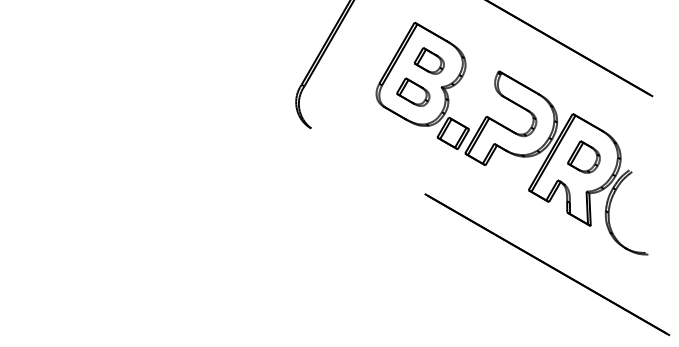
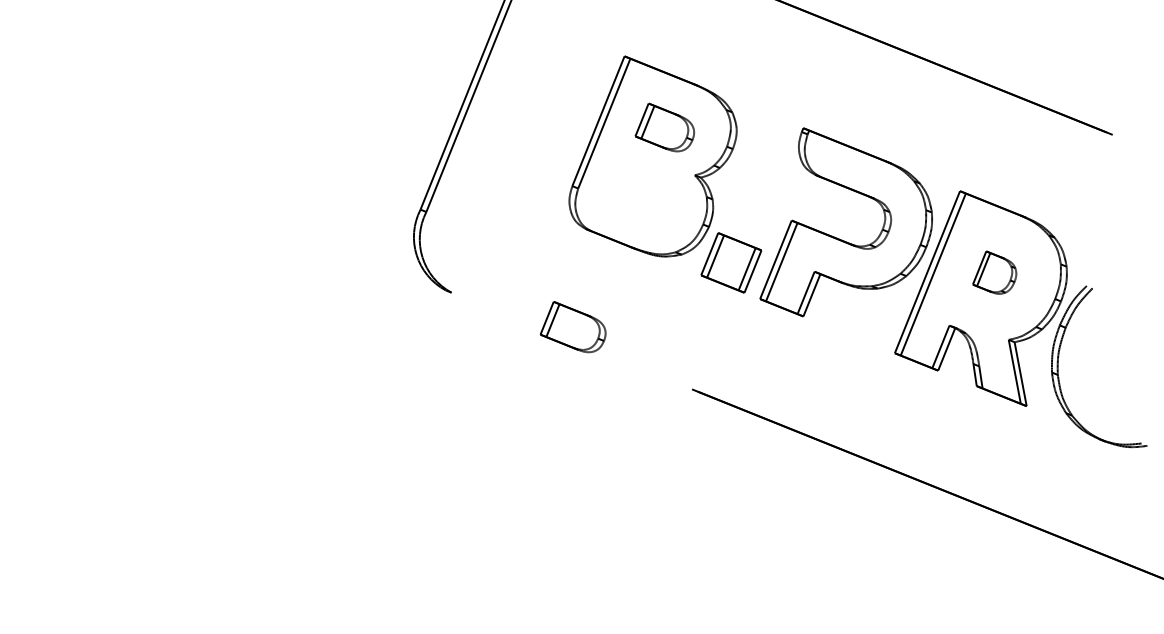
part: (413, 91) -> (572, 325), moved
part: (583, 156) -> (992, 271), size x0.7

